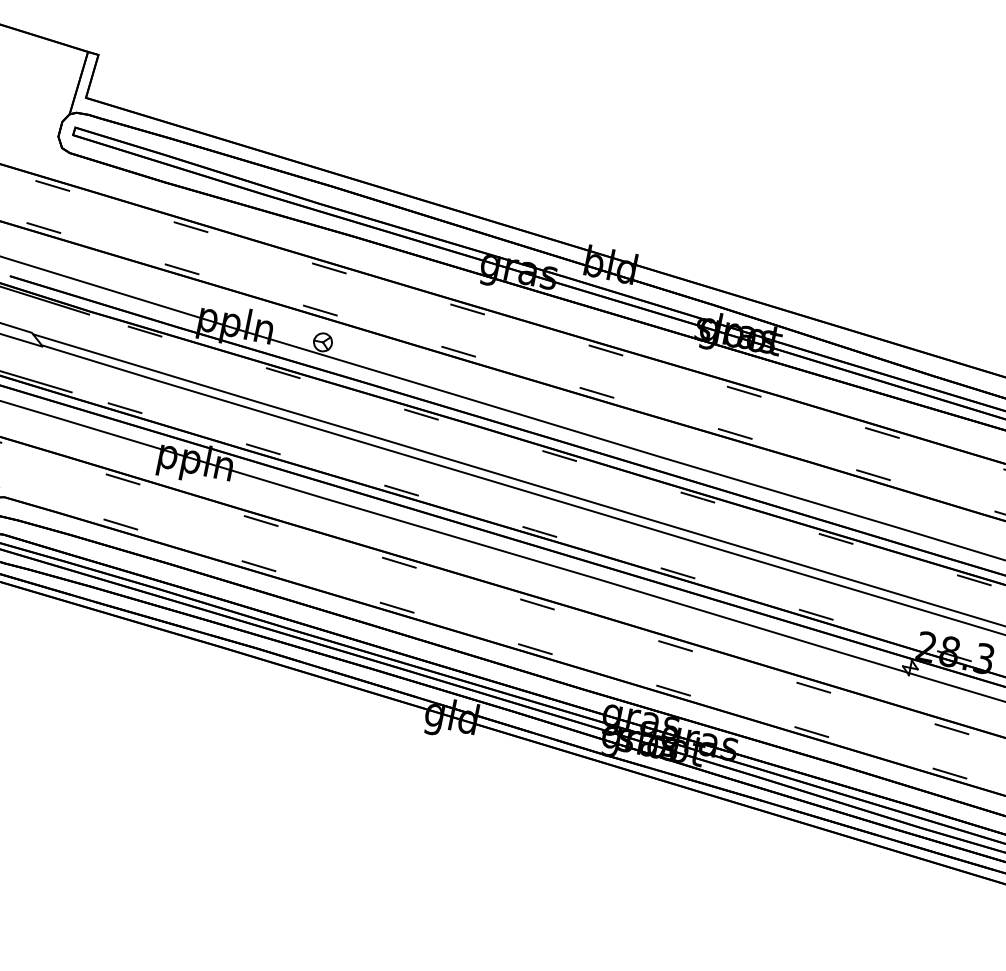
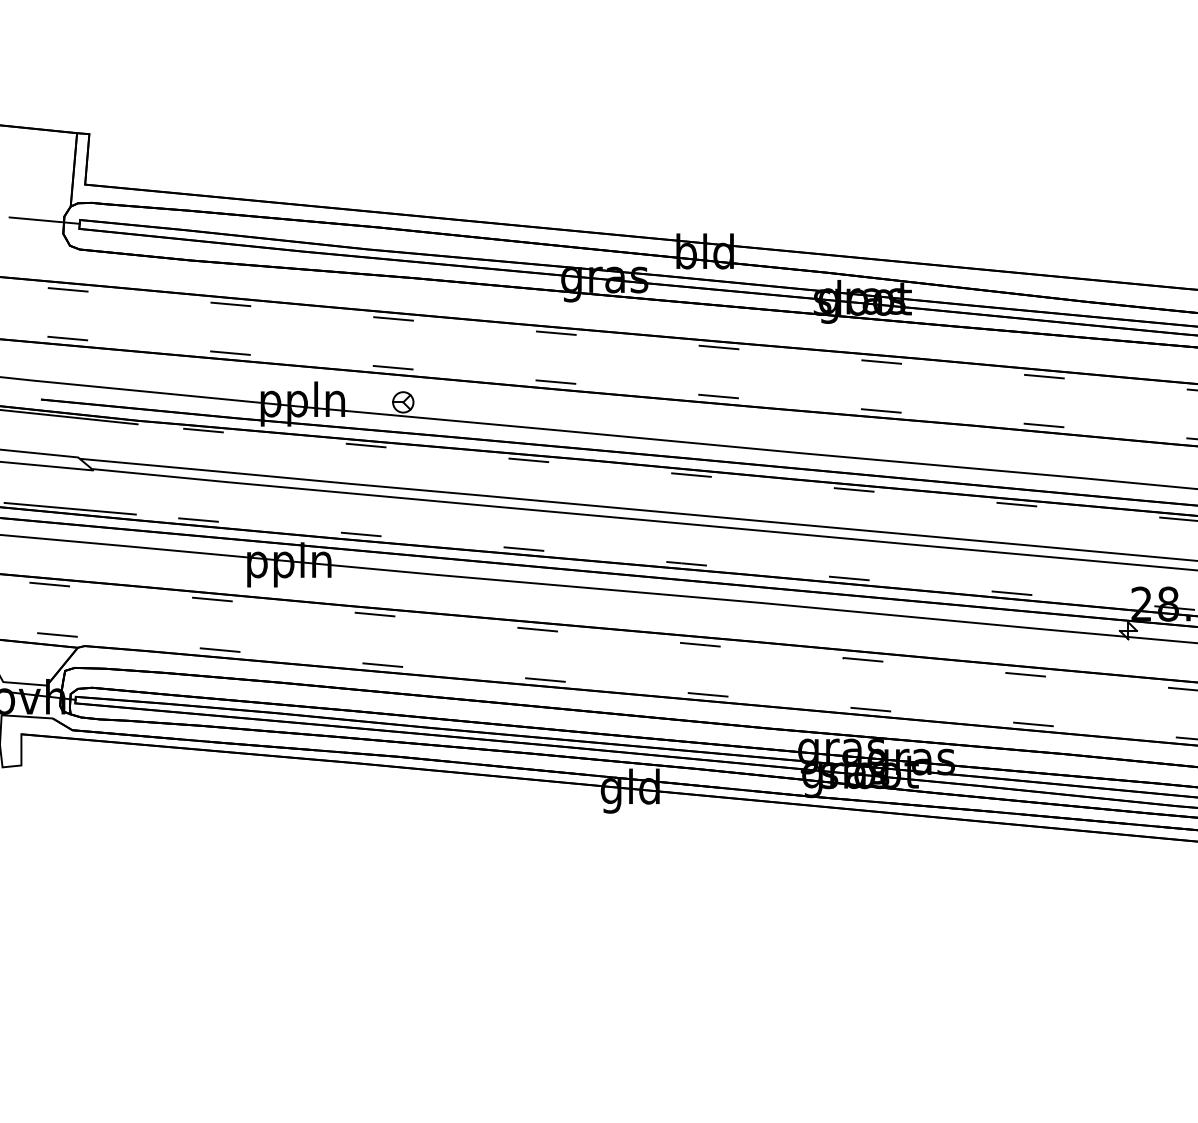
line: (44, 121) -> (44, 220), added

